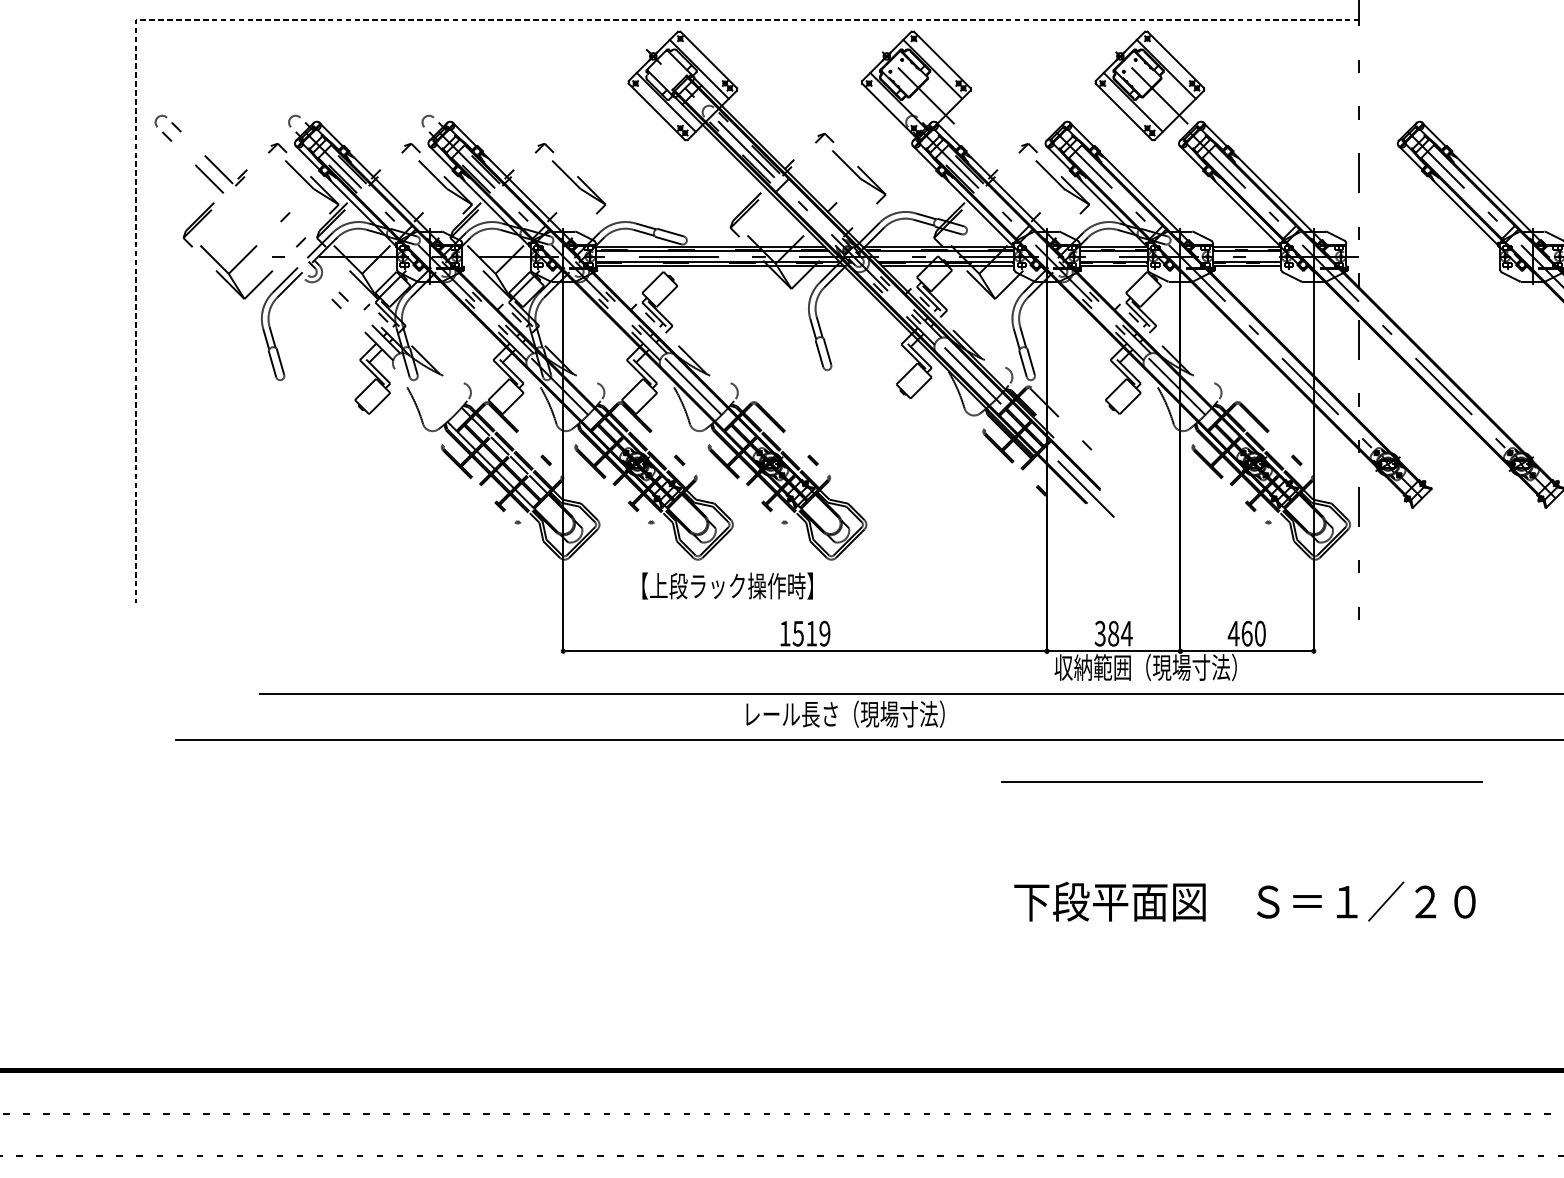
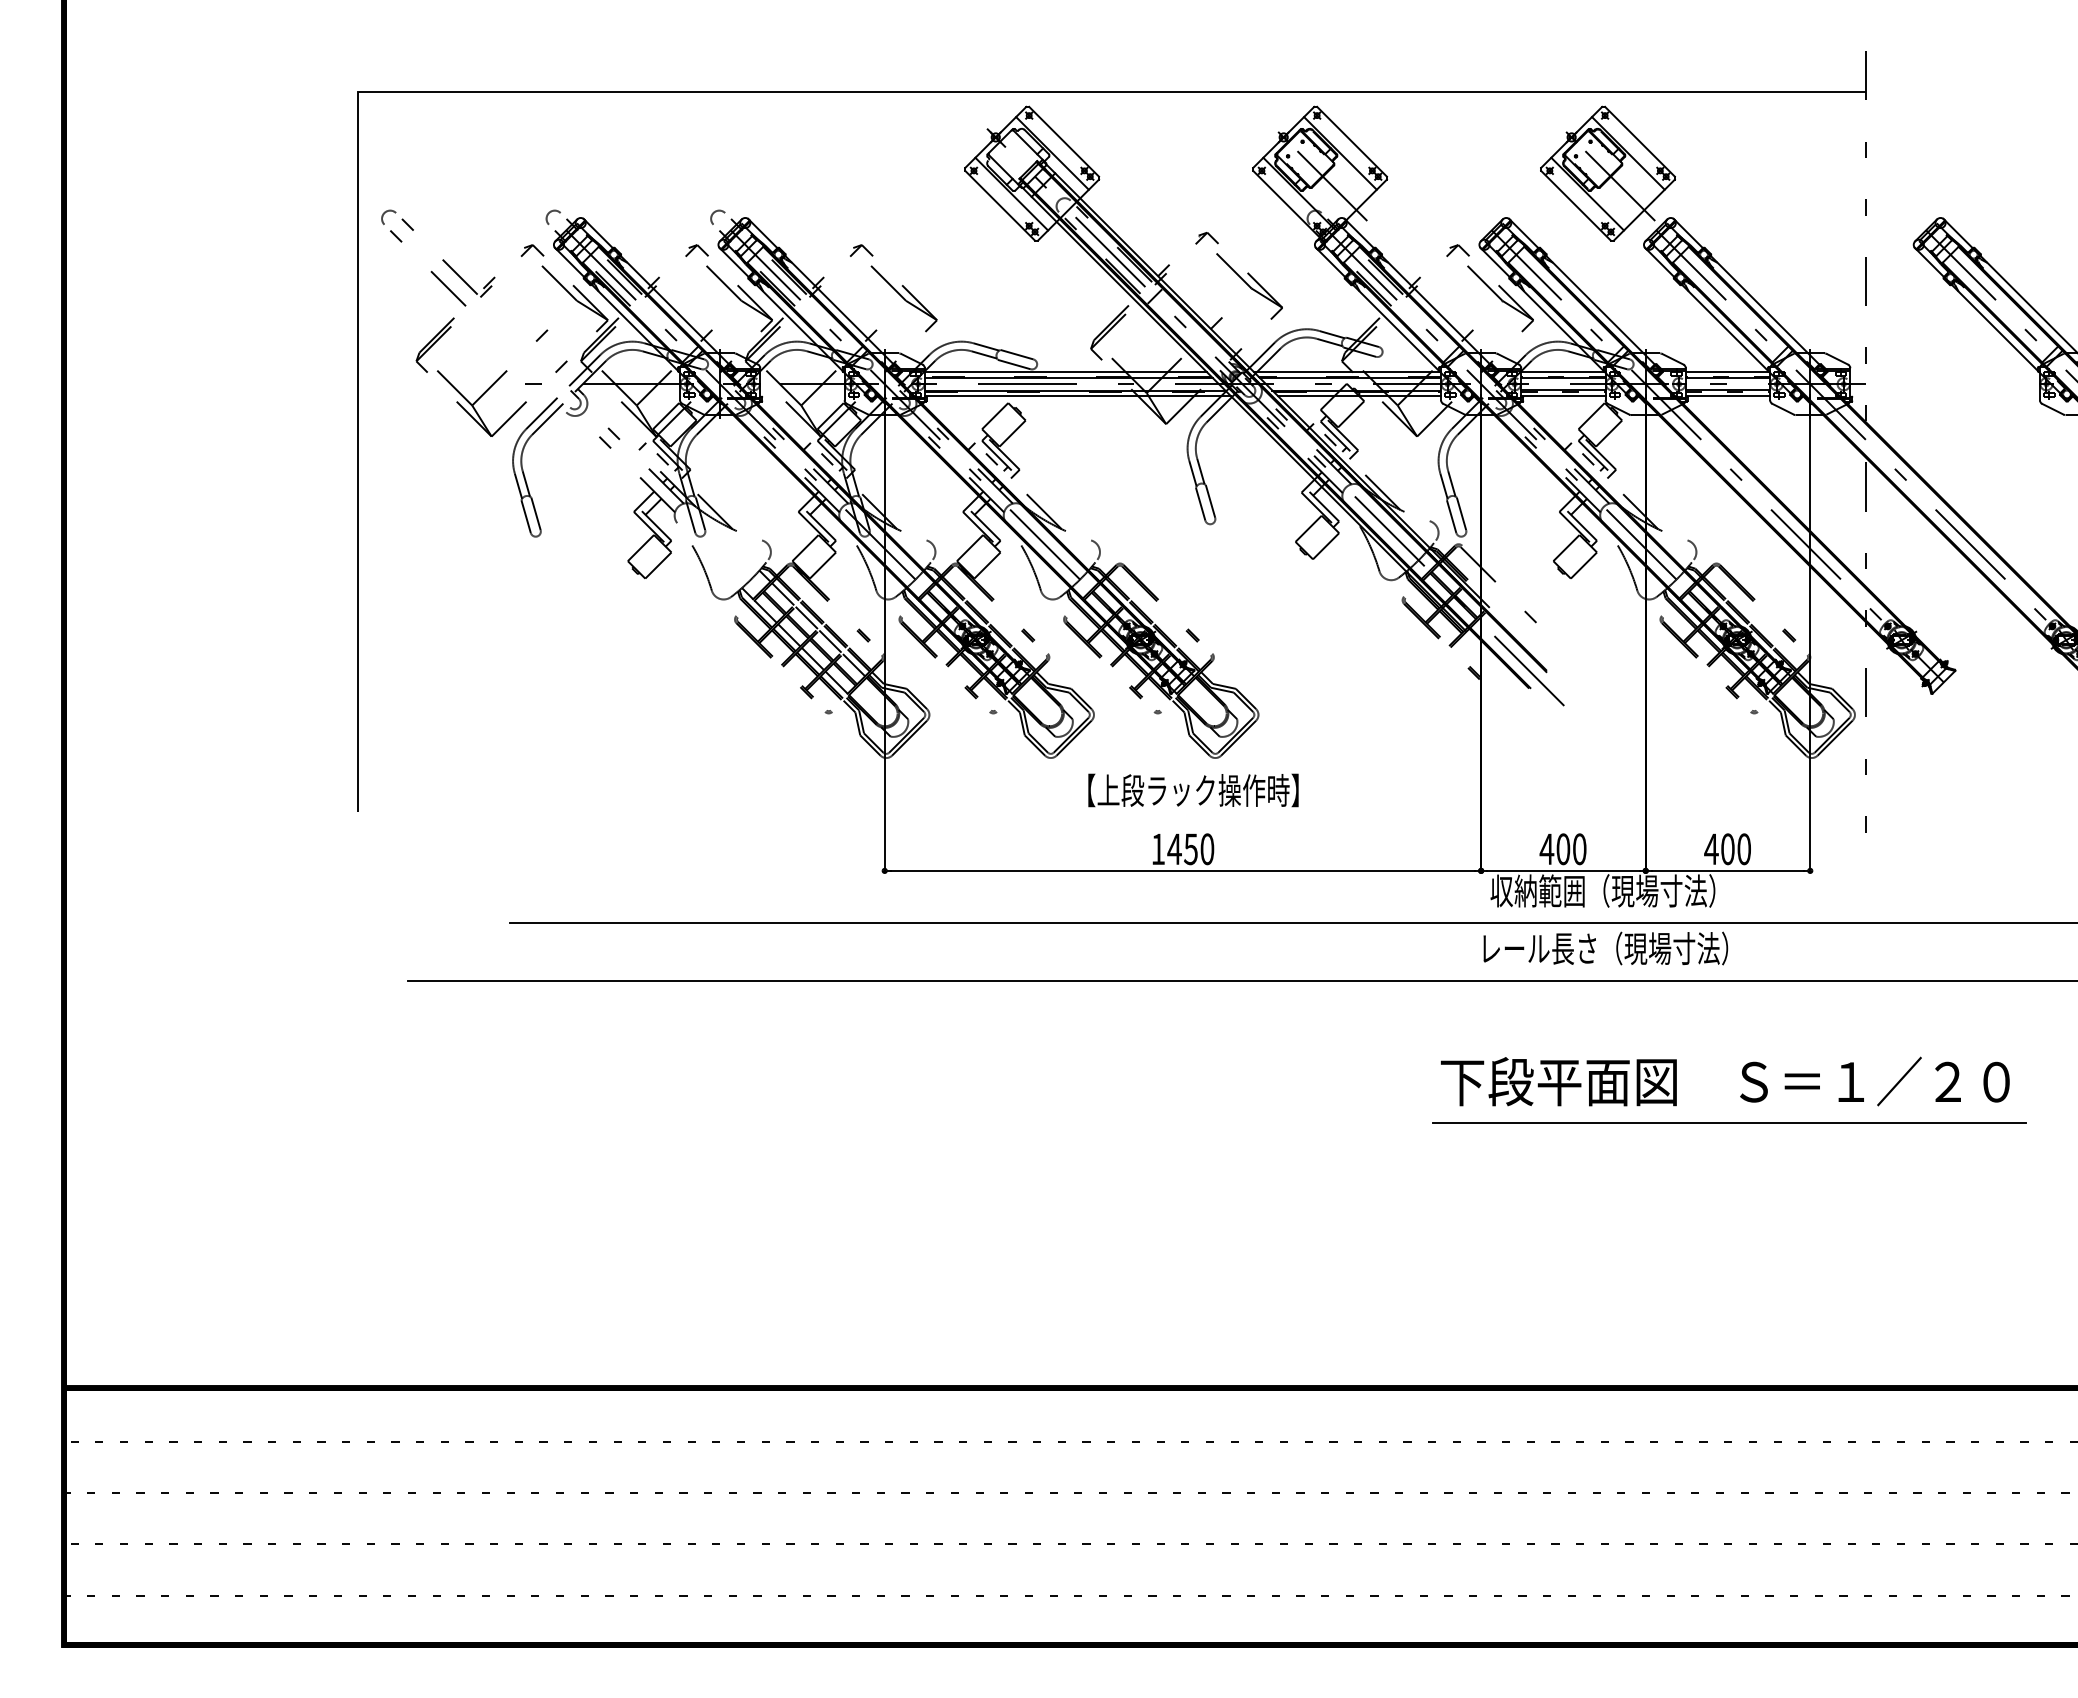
line: (455, 19) -> (751, 92), dashed -> solid
text: (727, 586) -> (1193, 790), moved
text: (811, 633) -> (1190, 849), 1519 -> 1450
text: (1112, 633) -> (1562, 849), 384 -> 400
text: (1246, 633) -> (1727, 849), 460 -> 400
text: (845, 714) -> (1605, 948), moved
line: (1241, 782) -> (1729, 1122), moved
text: (1245, 901) -> (1725, 1081), moved

